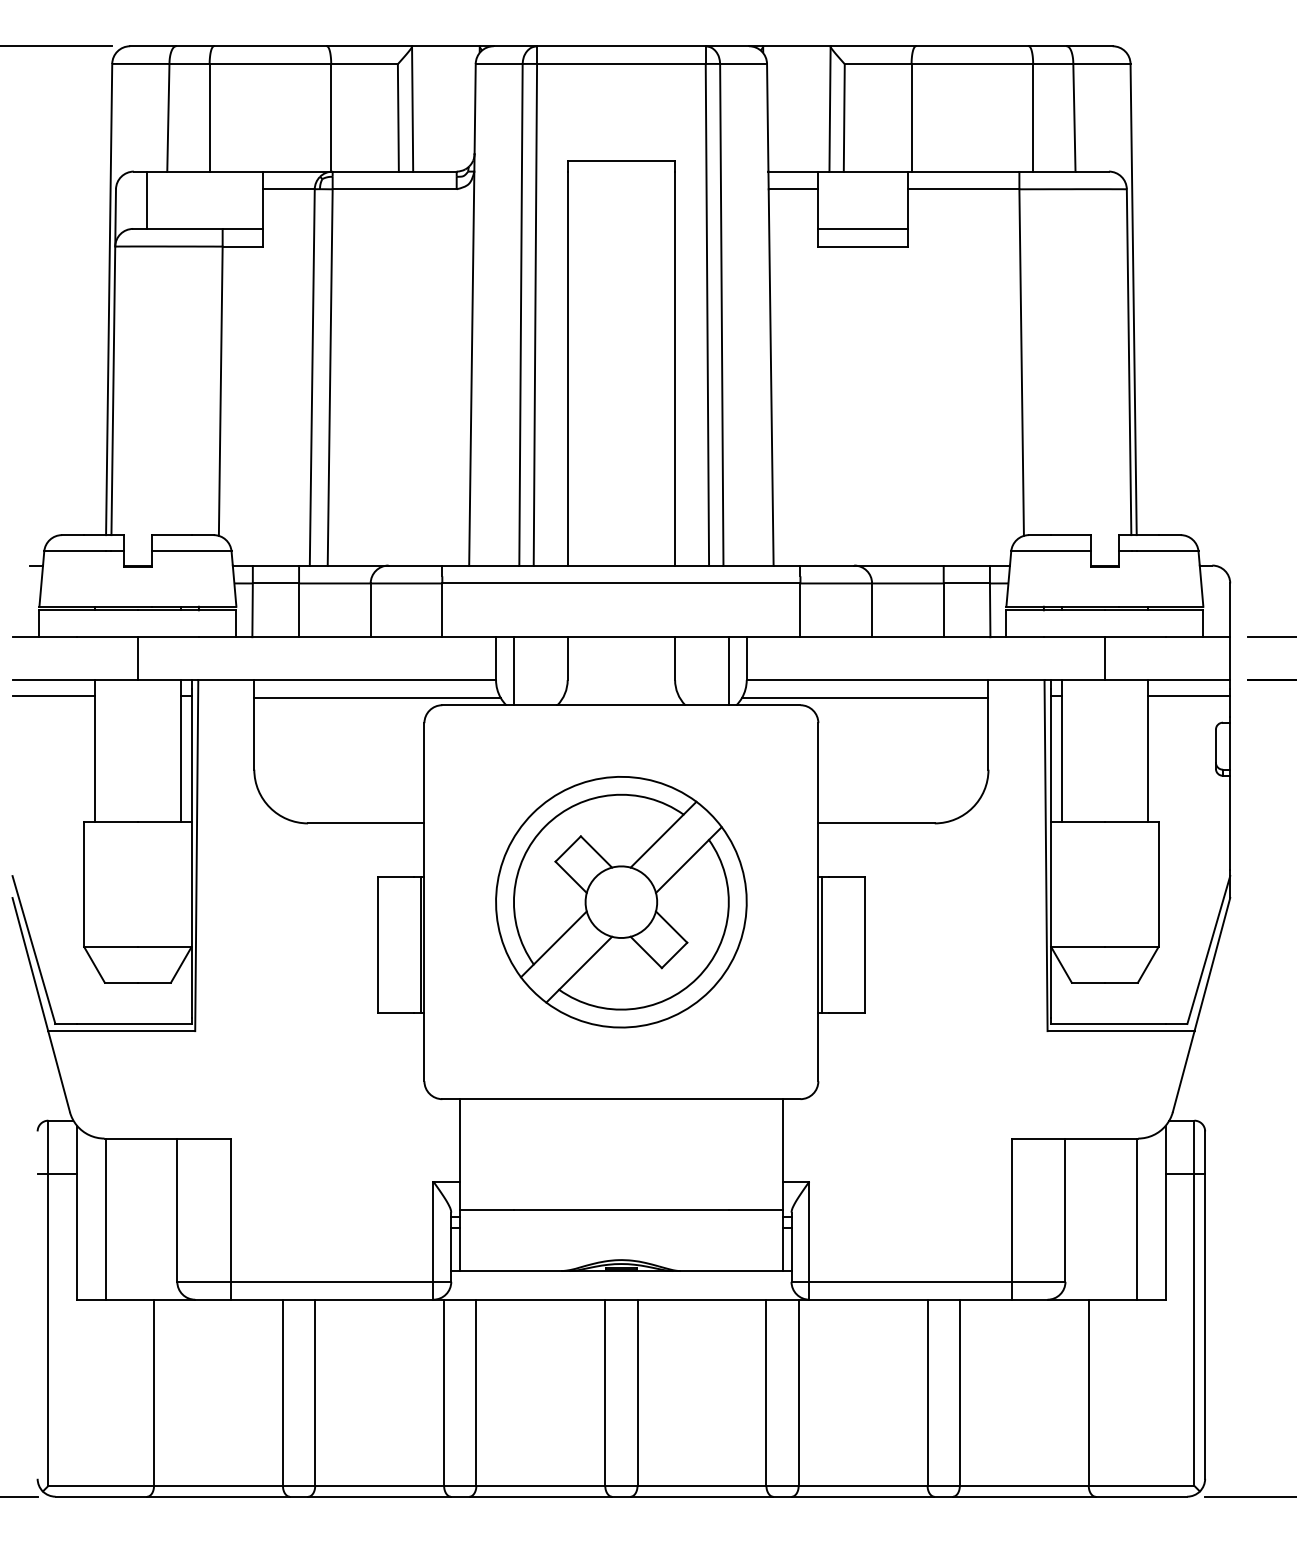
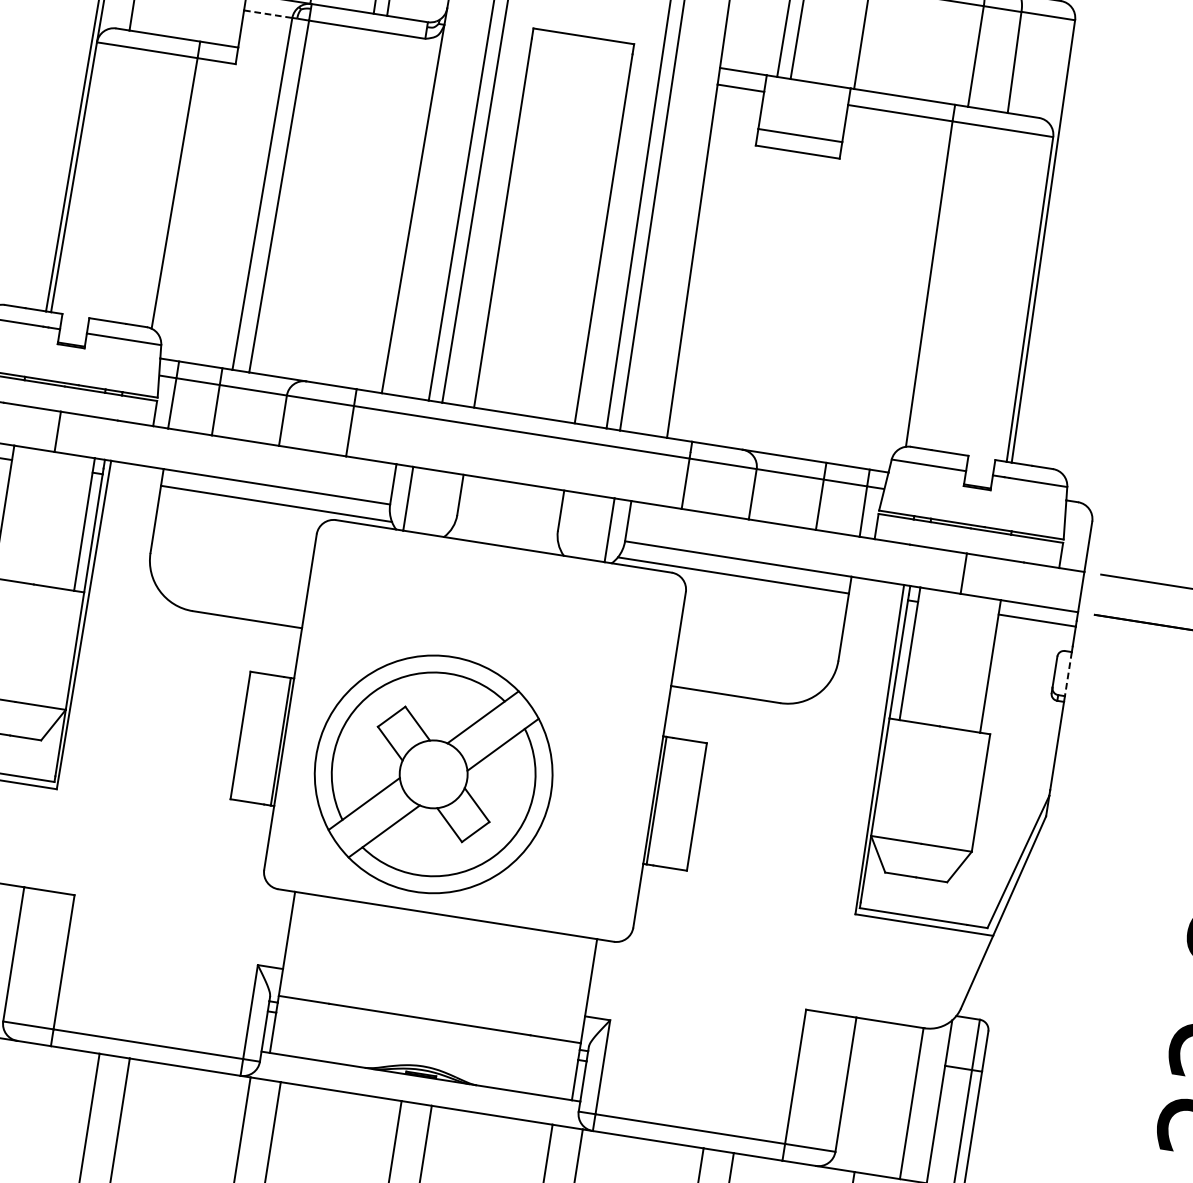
line: (289, 189) -> (268, 14), solid -> dashed
line: (1230, 746) -> (1068, 674), solid -> dashed
part: (621, 902) -> (433, 774), moved

